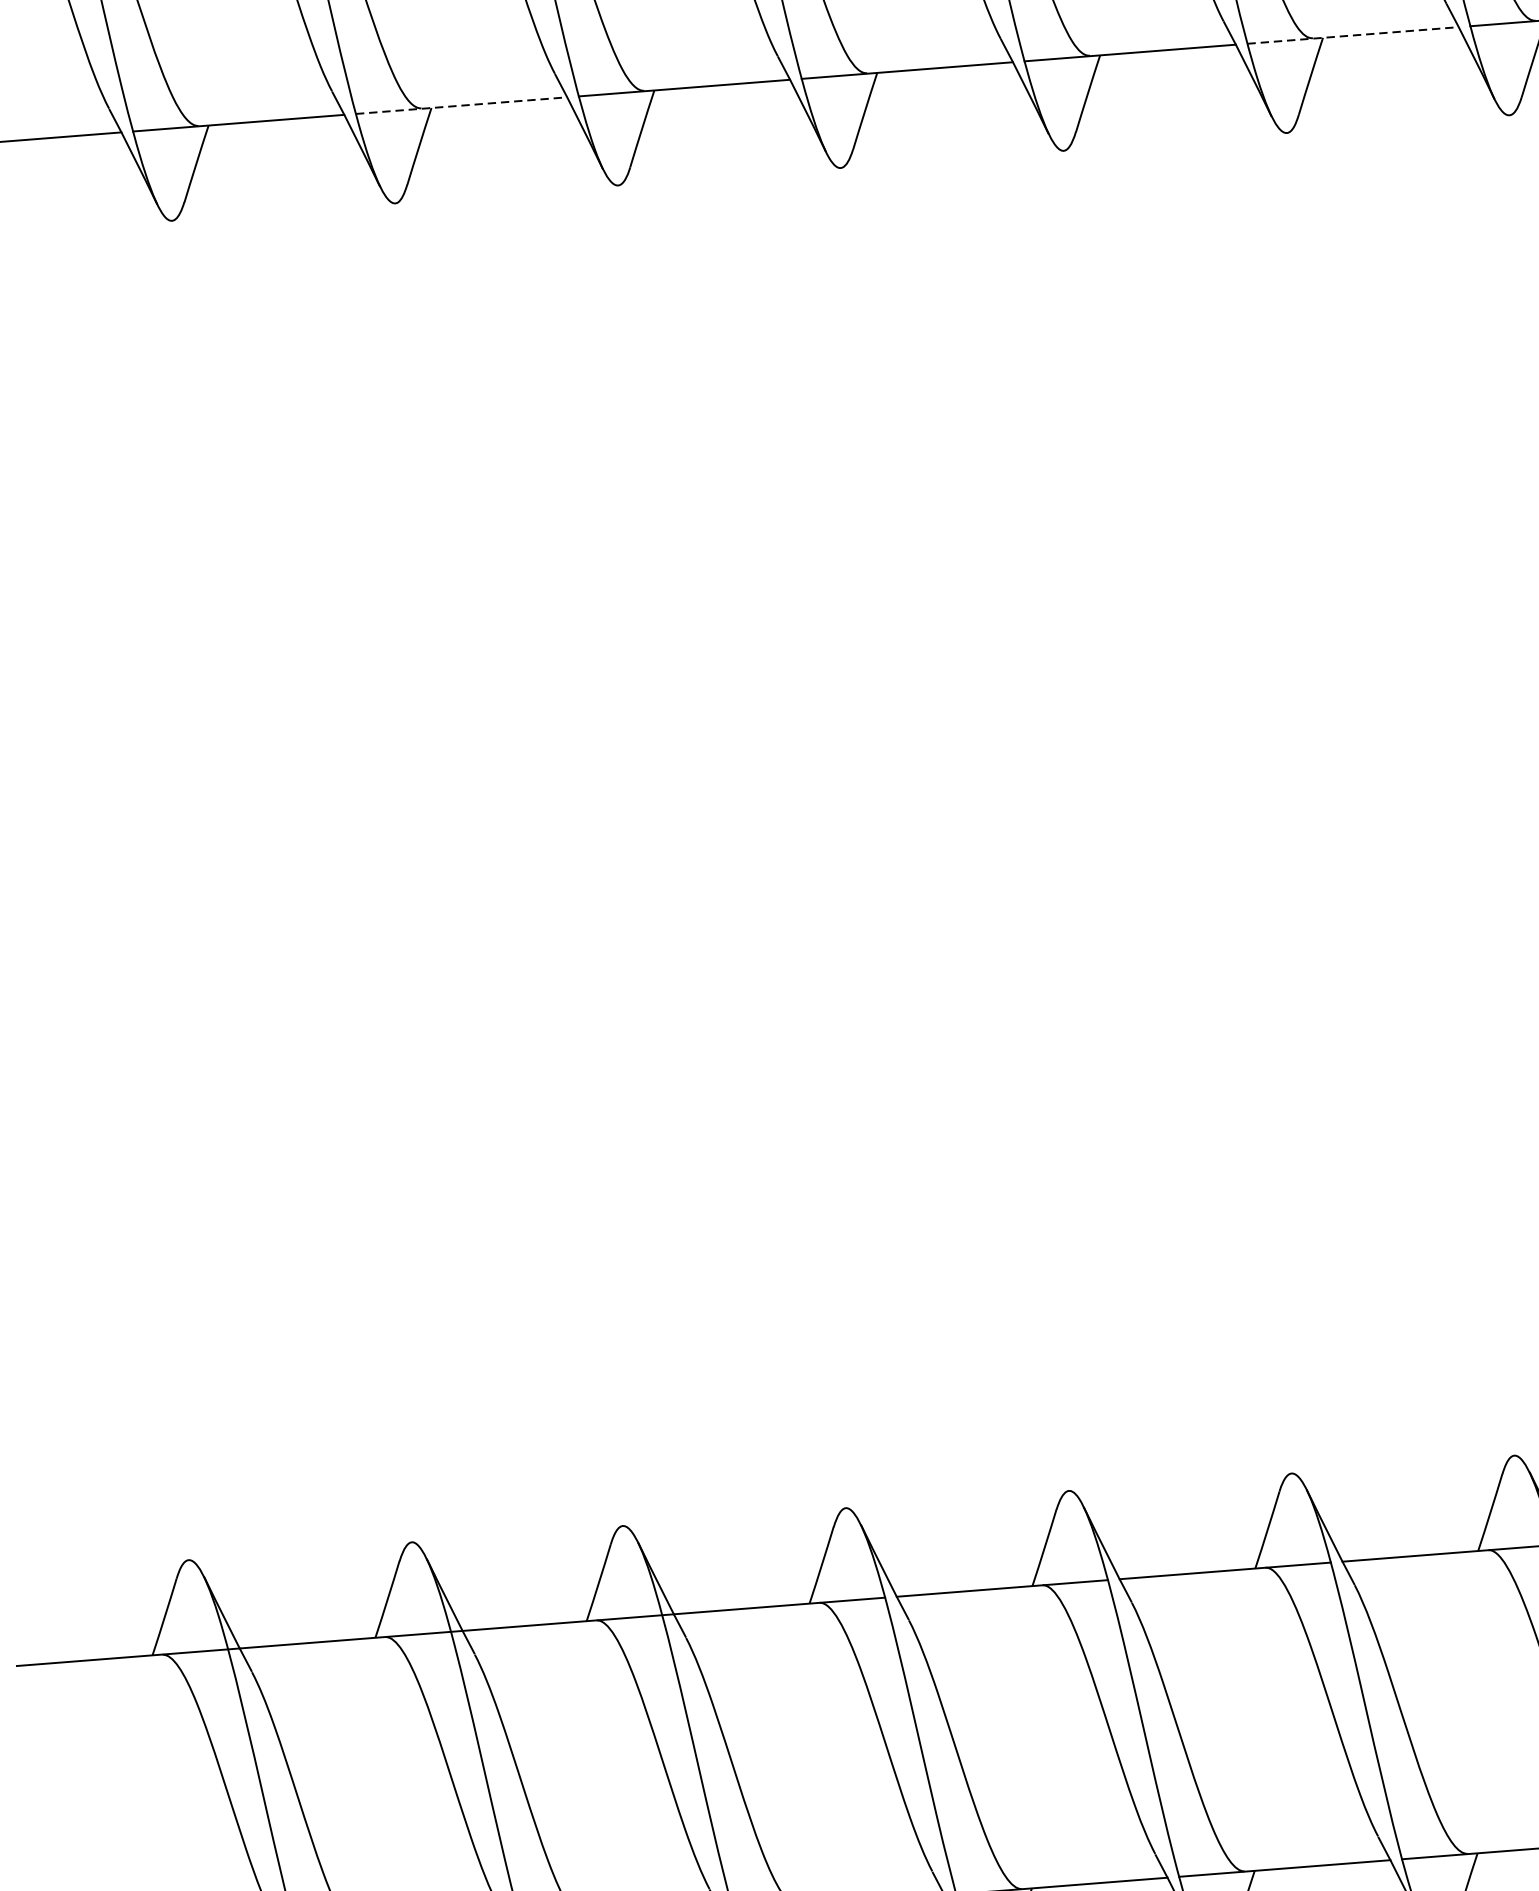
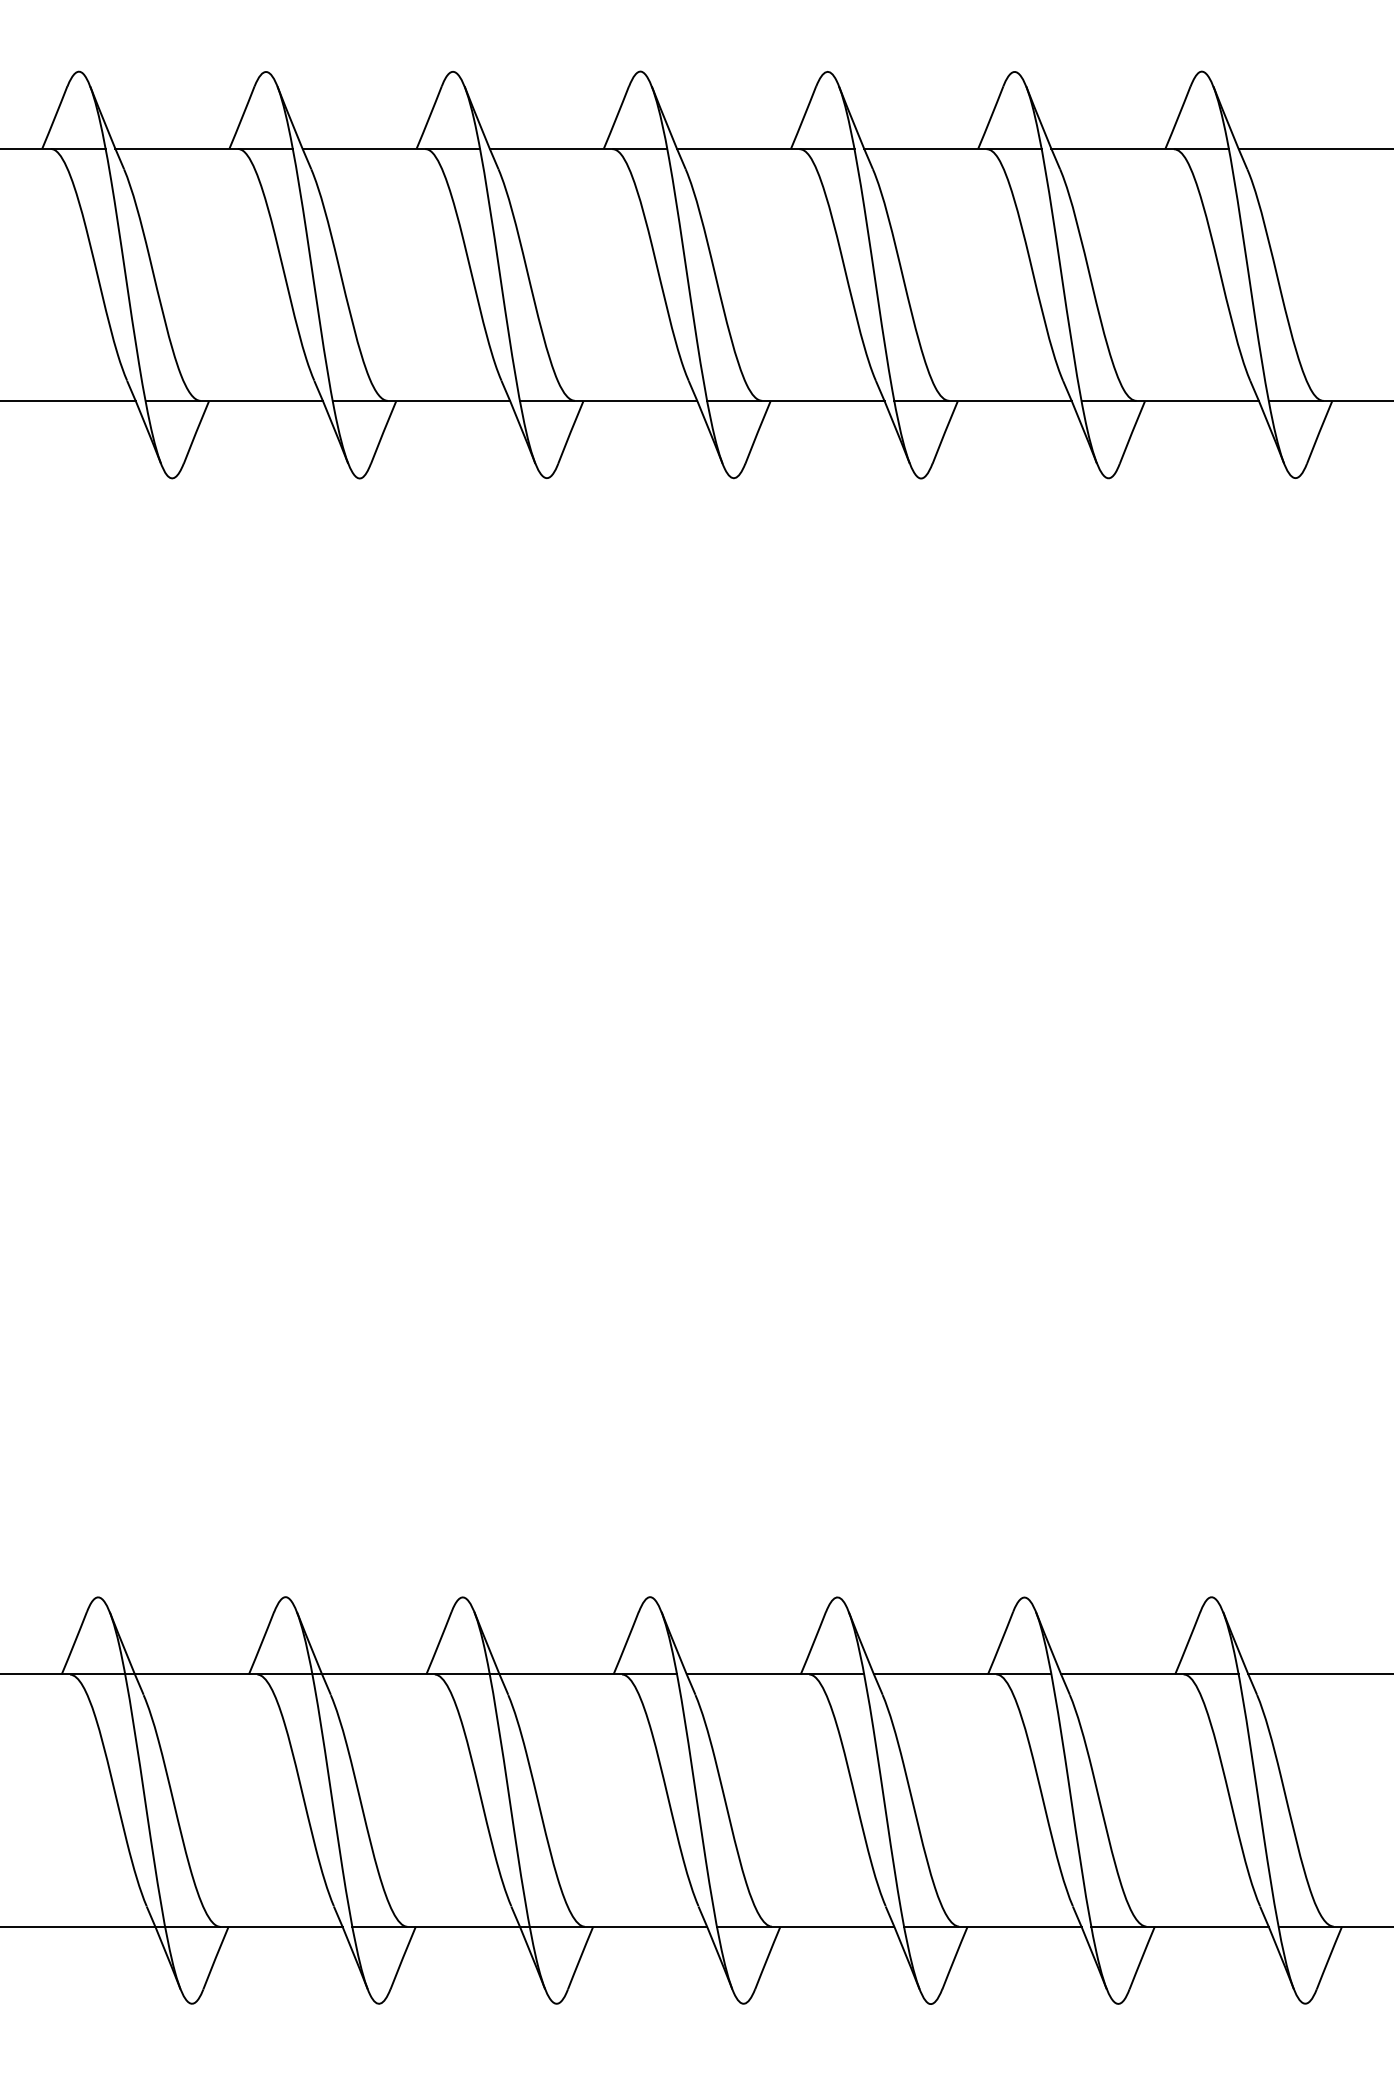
line: (1353, 35) -> (1170, 401), dashed -> solid
line: (461, 105) -> (421, 401), dashed -> solid

